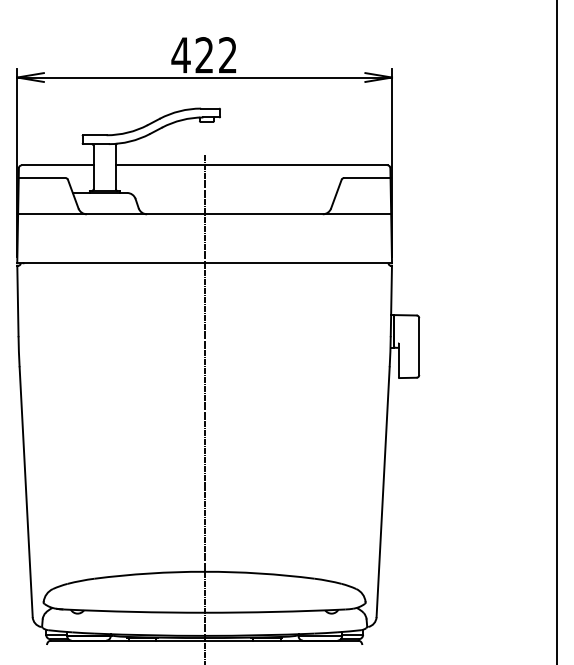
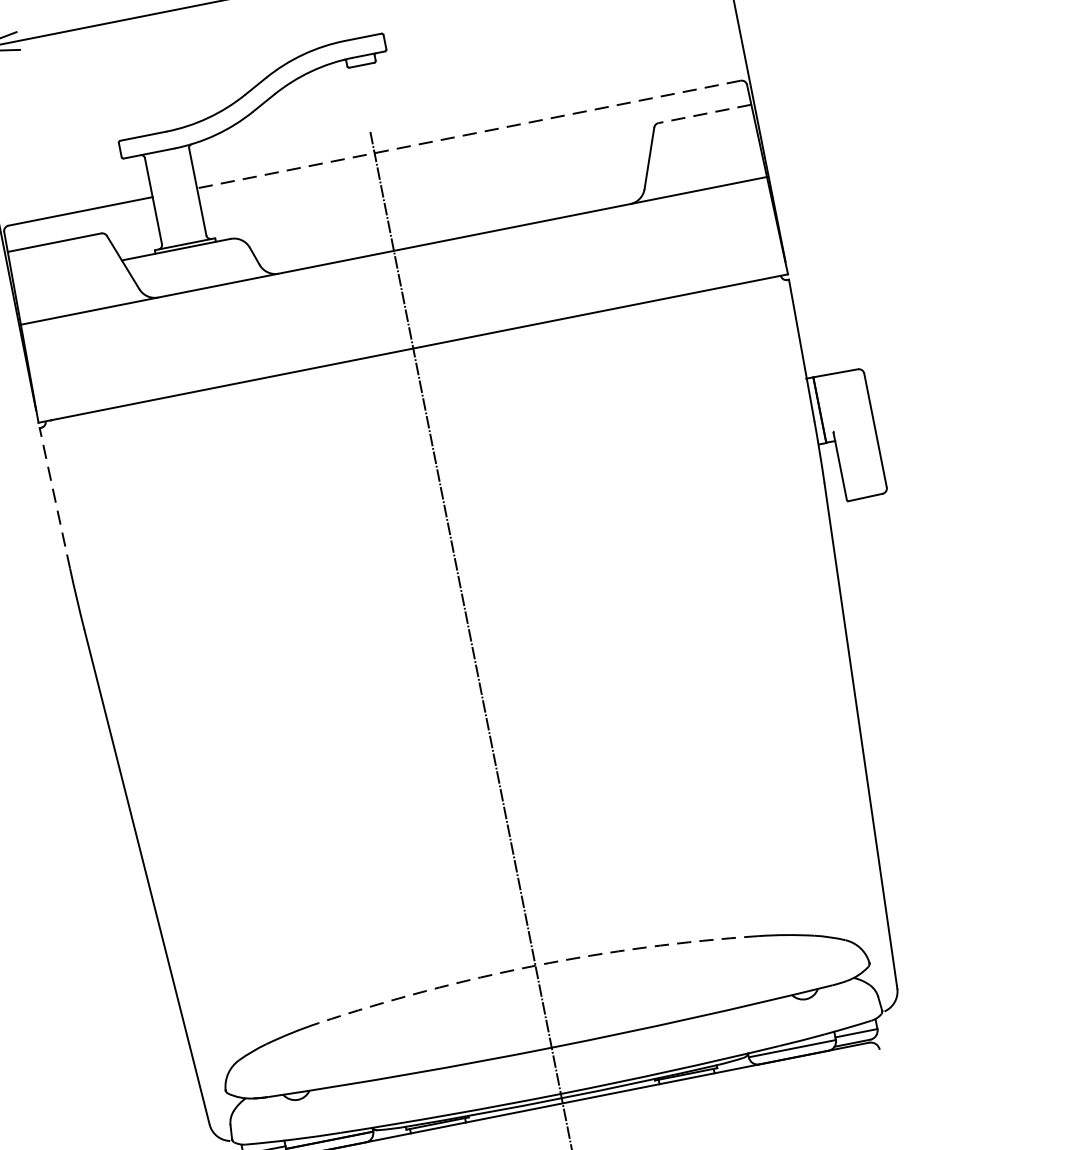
line: (251, 165) -> (468, 134), solid -> dashed
line: (366, 178) -> (703, 115), solid -> dashed
line: (17, 300) -> (53, 497), solid -> dashed
arc: (204, 571) -> (535, 965), solid -> dashed

